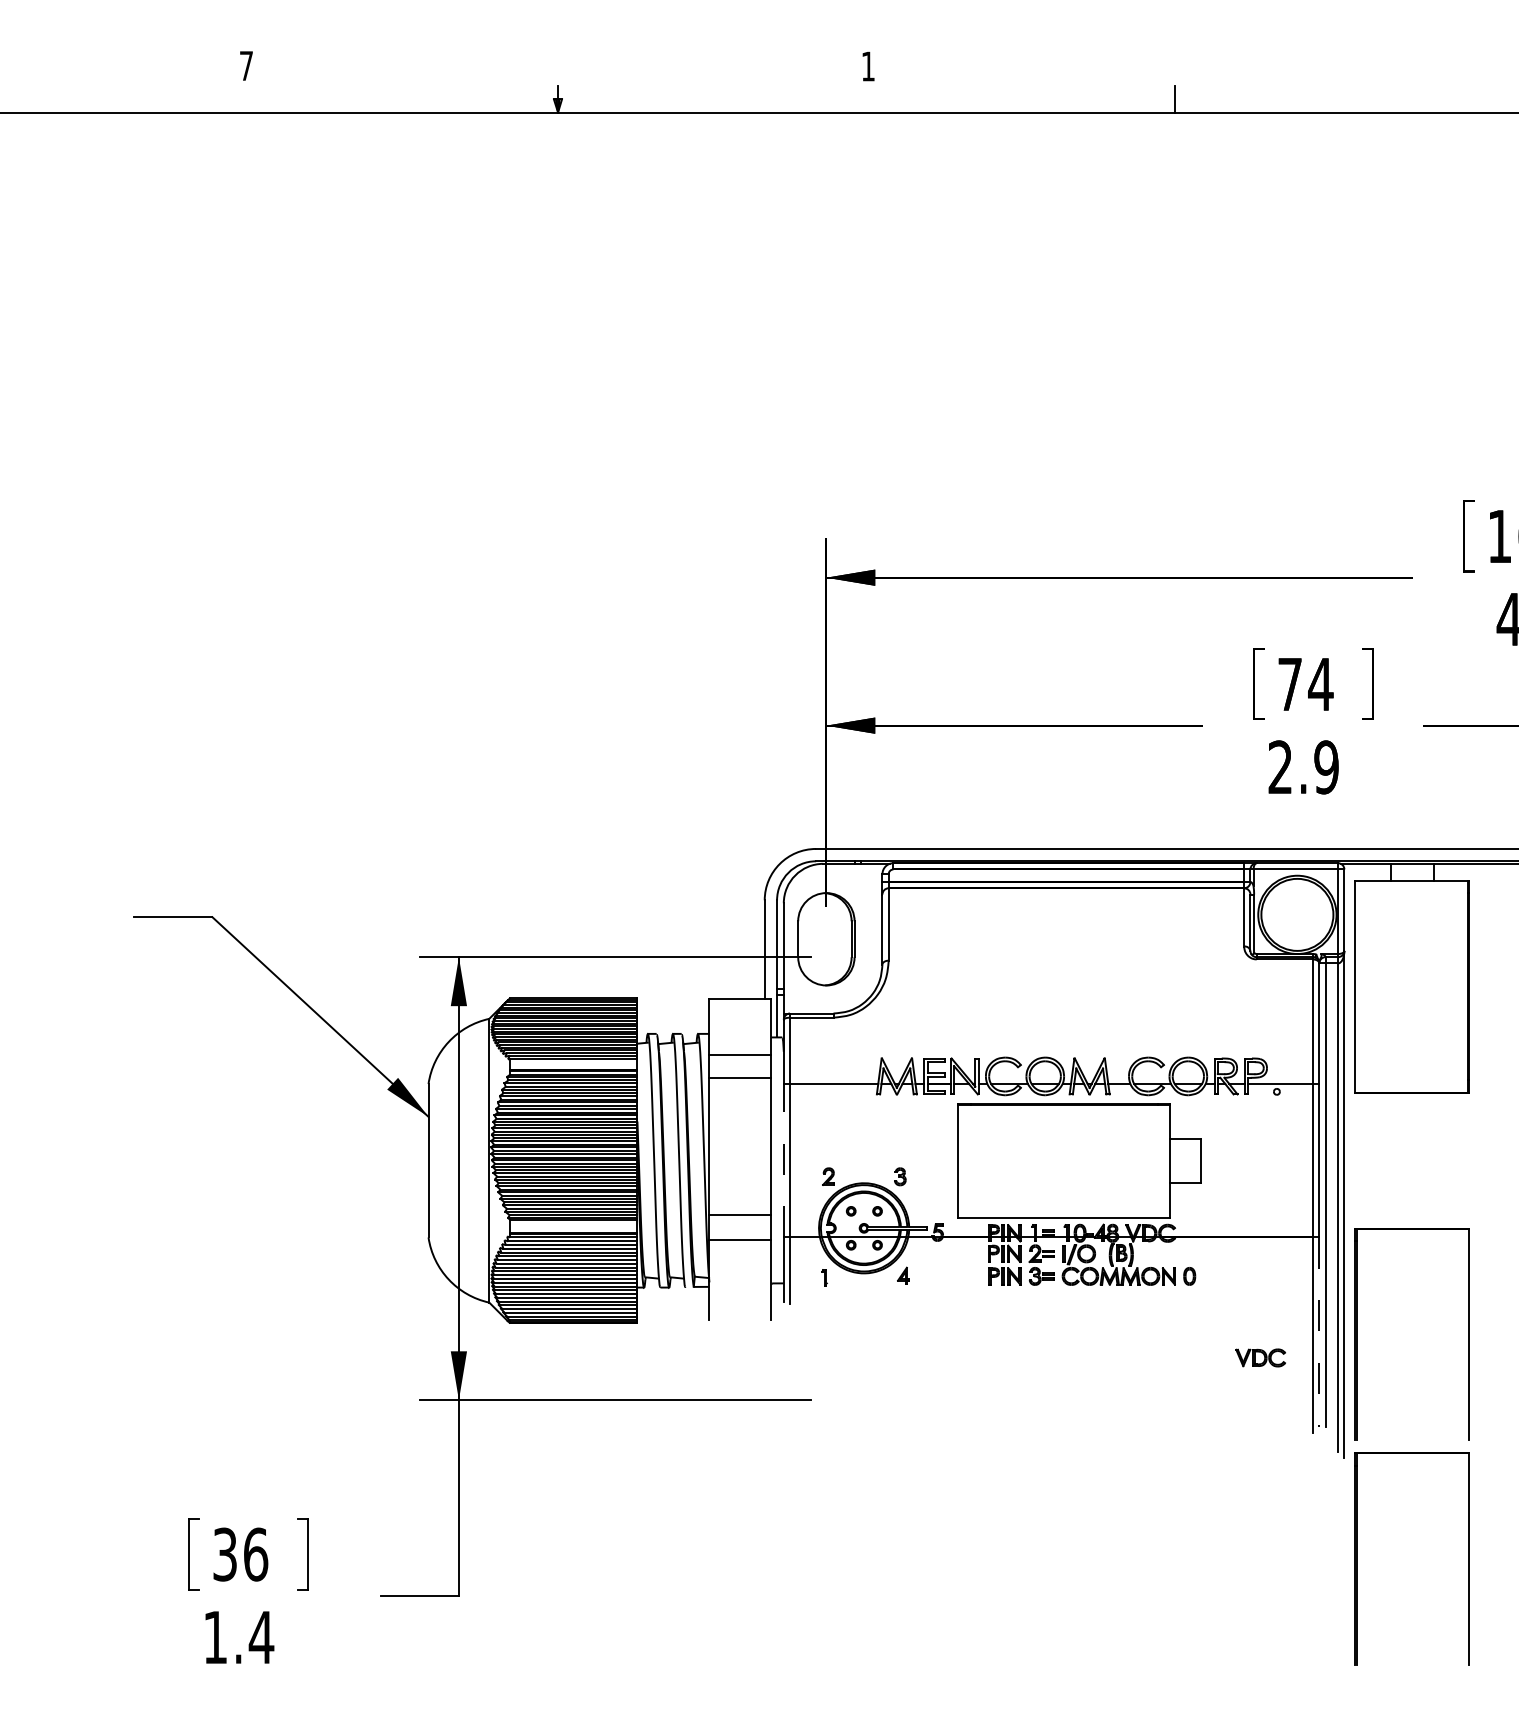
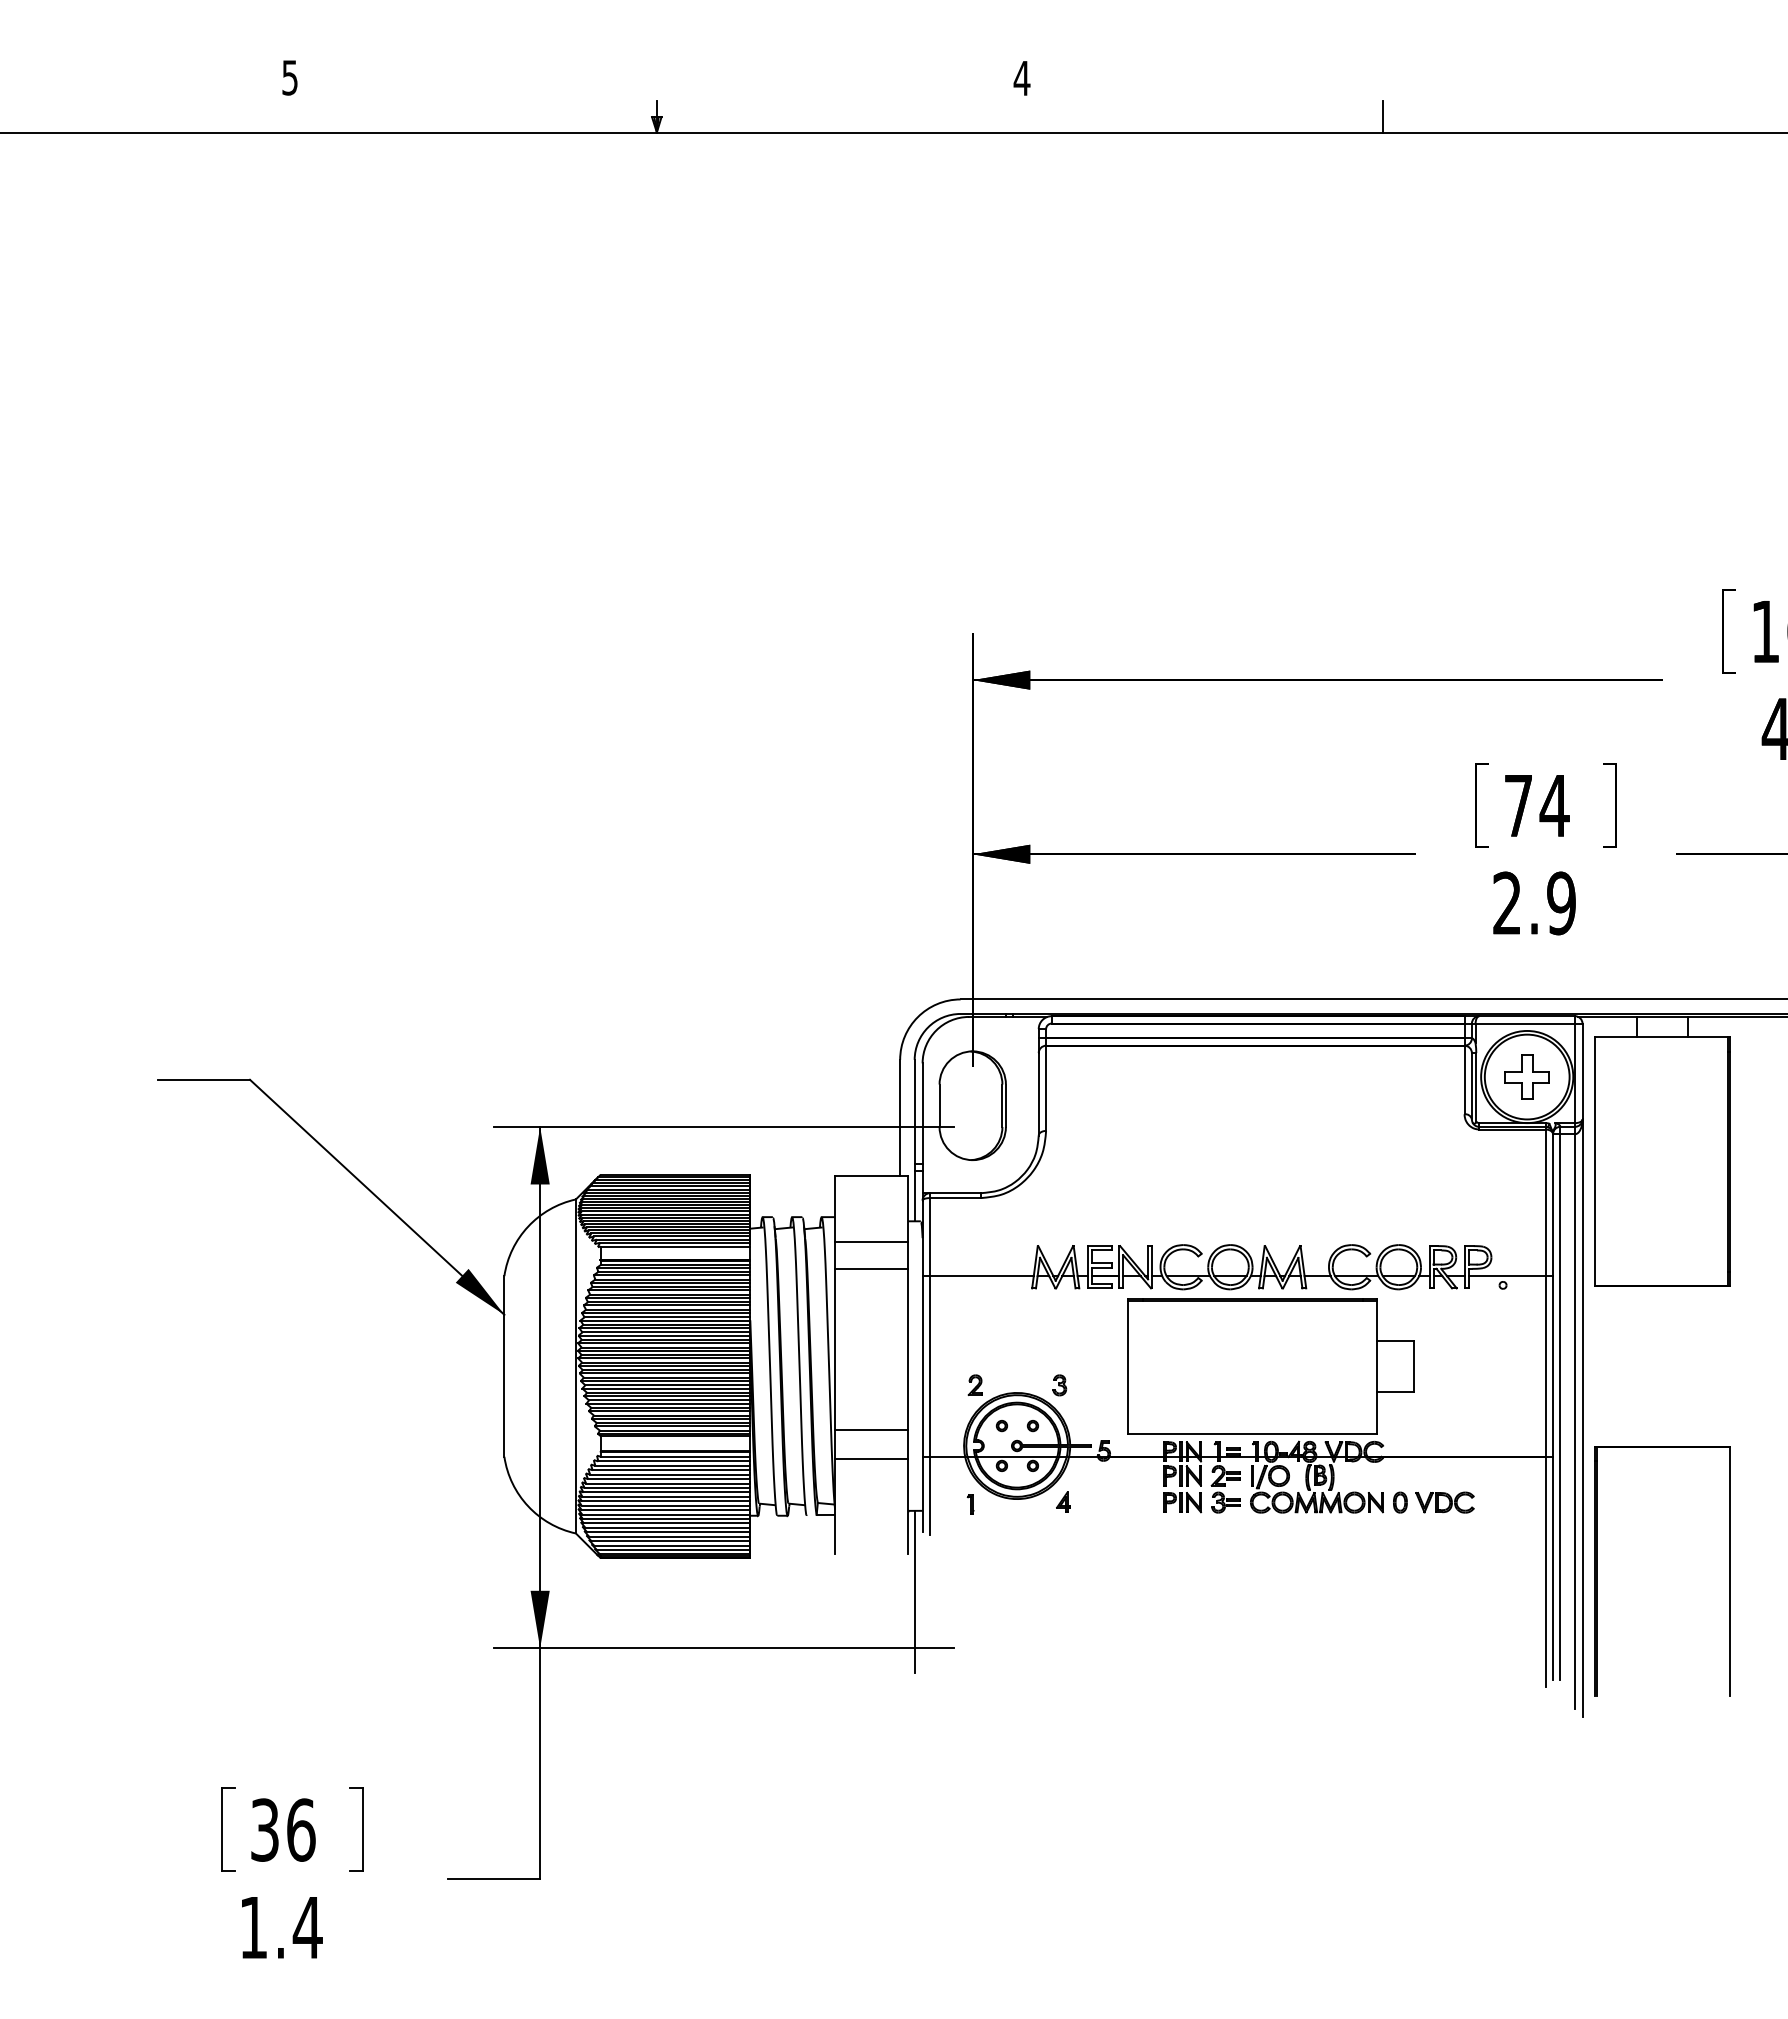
text: (245, 65) -> (289, 77), 7 -> 5
text: (867, 66) -> (1021, 78), 1 -> 4
part: (1296, 914) -> (1526, 1076), added
line: (783, 1159) -> (922, 1365), dashed -> solid
line: (1319, 1332) -> (1553, 1568), dashed -> solid
line: (776, 1351) -> (914, 1591), added
part: (1260, 1357) -> (1444, 1502), moved
part: (1357, 1559) -> (1597, 1835), removed

